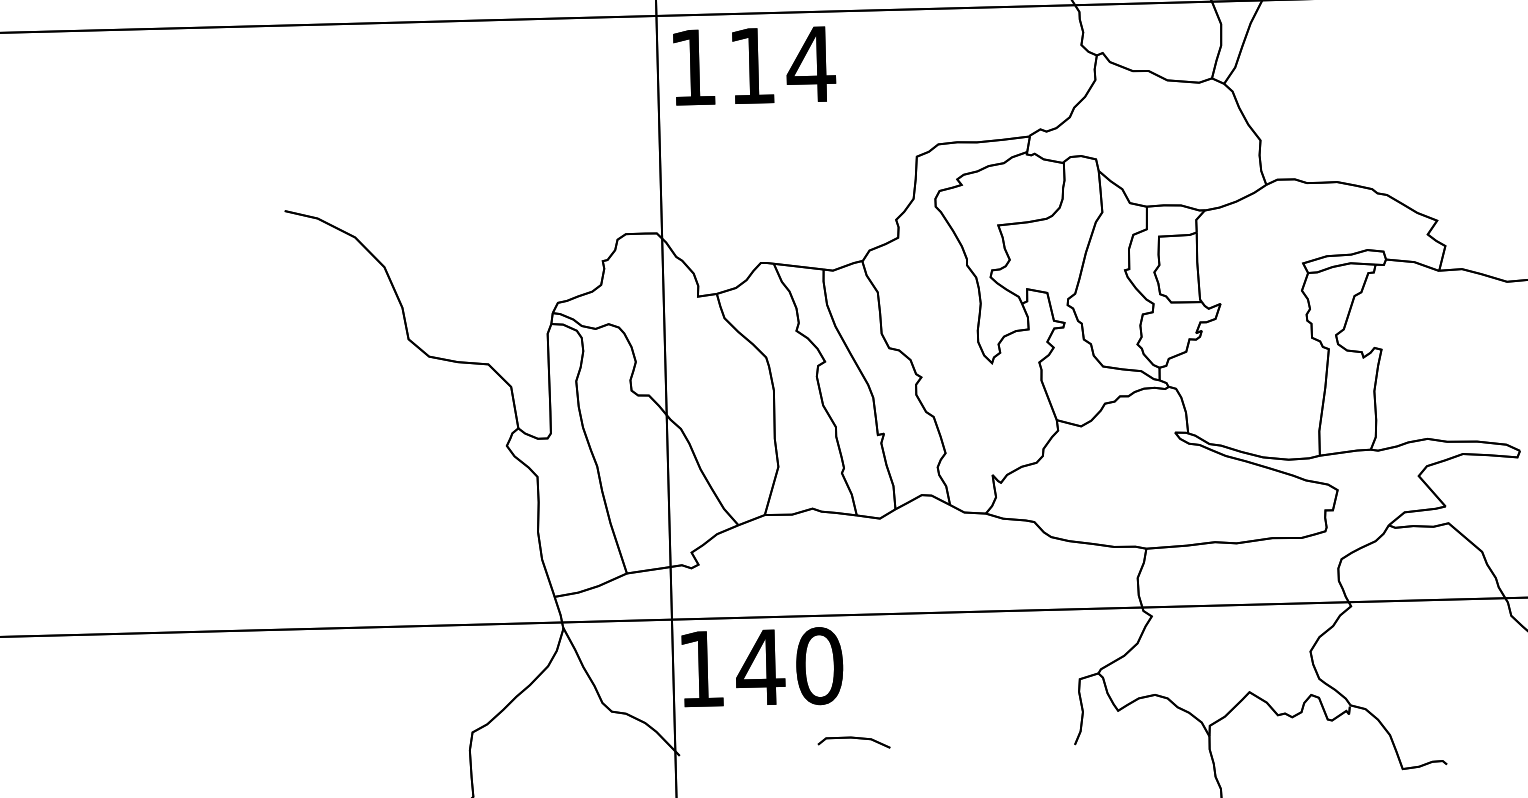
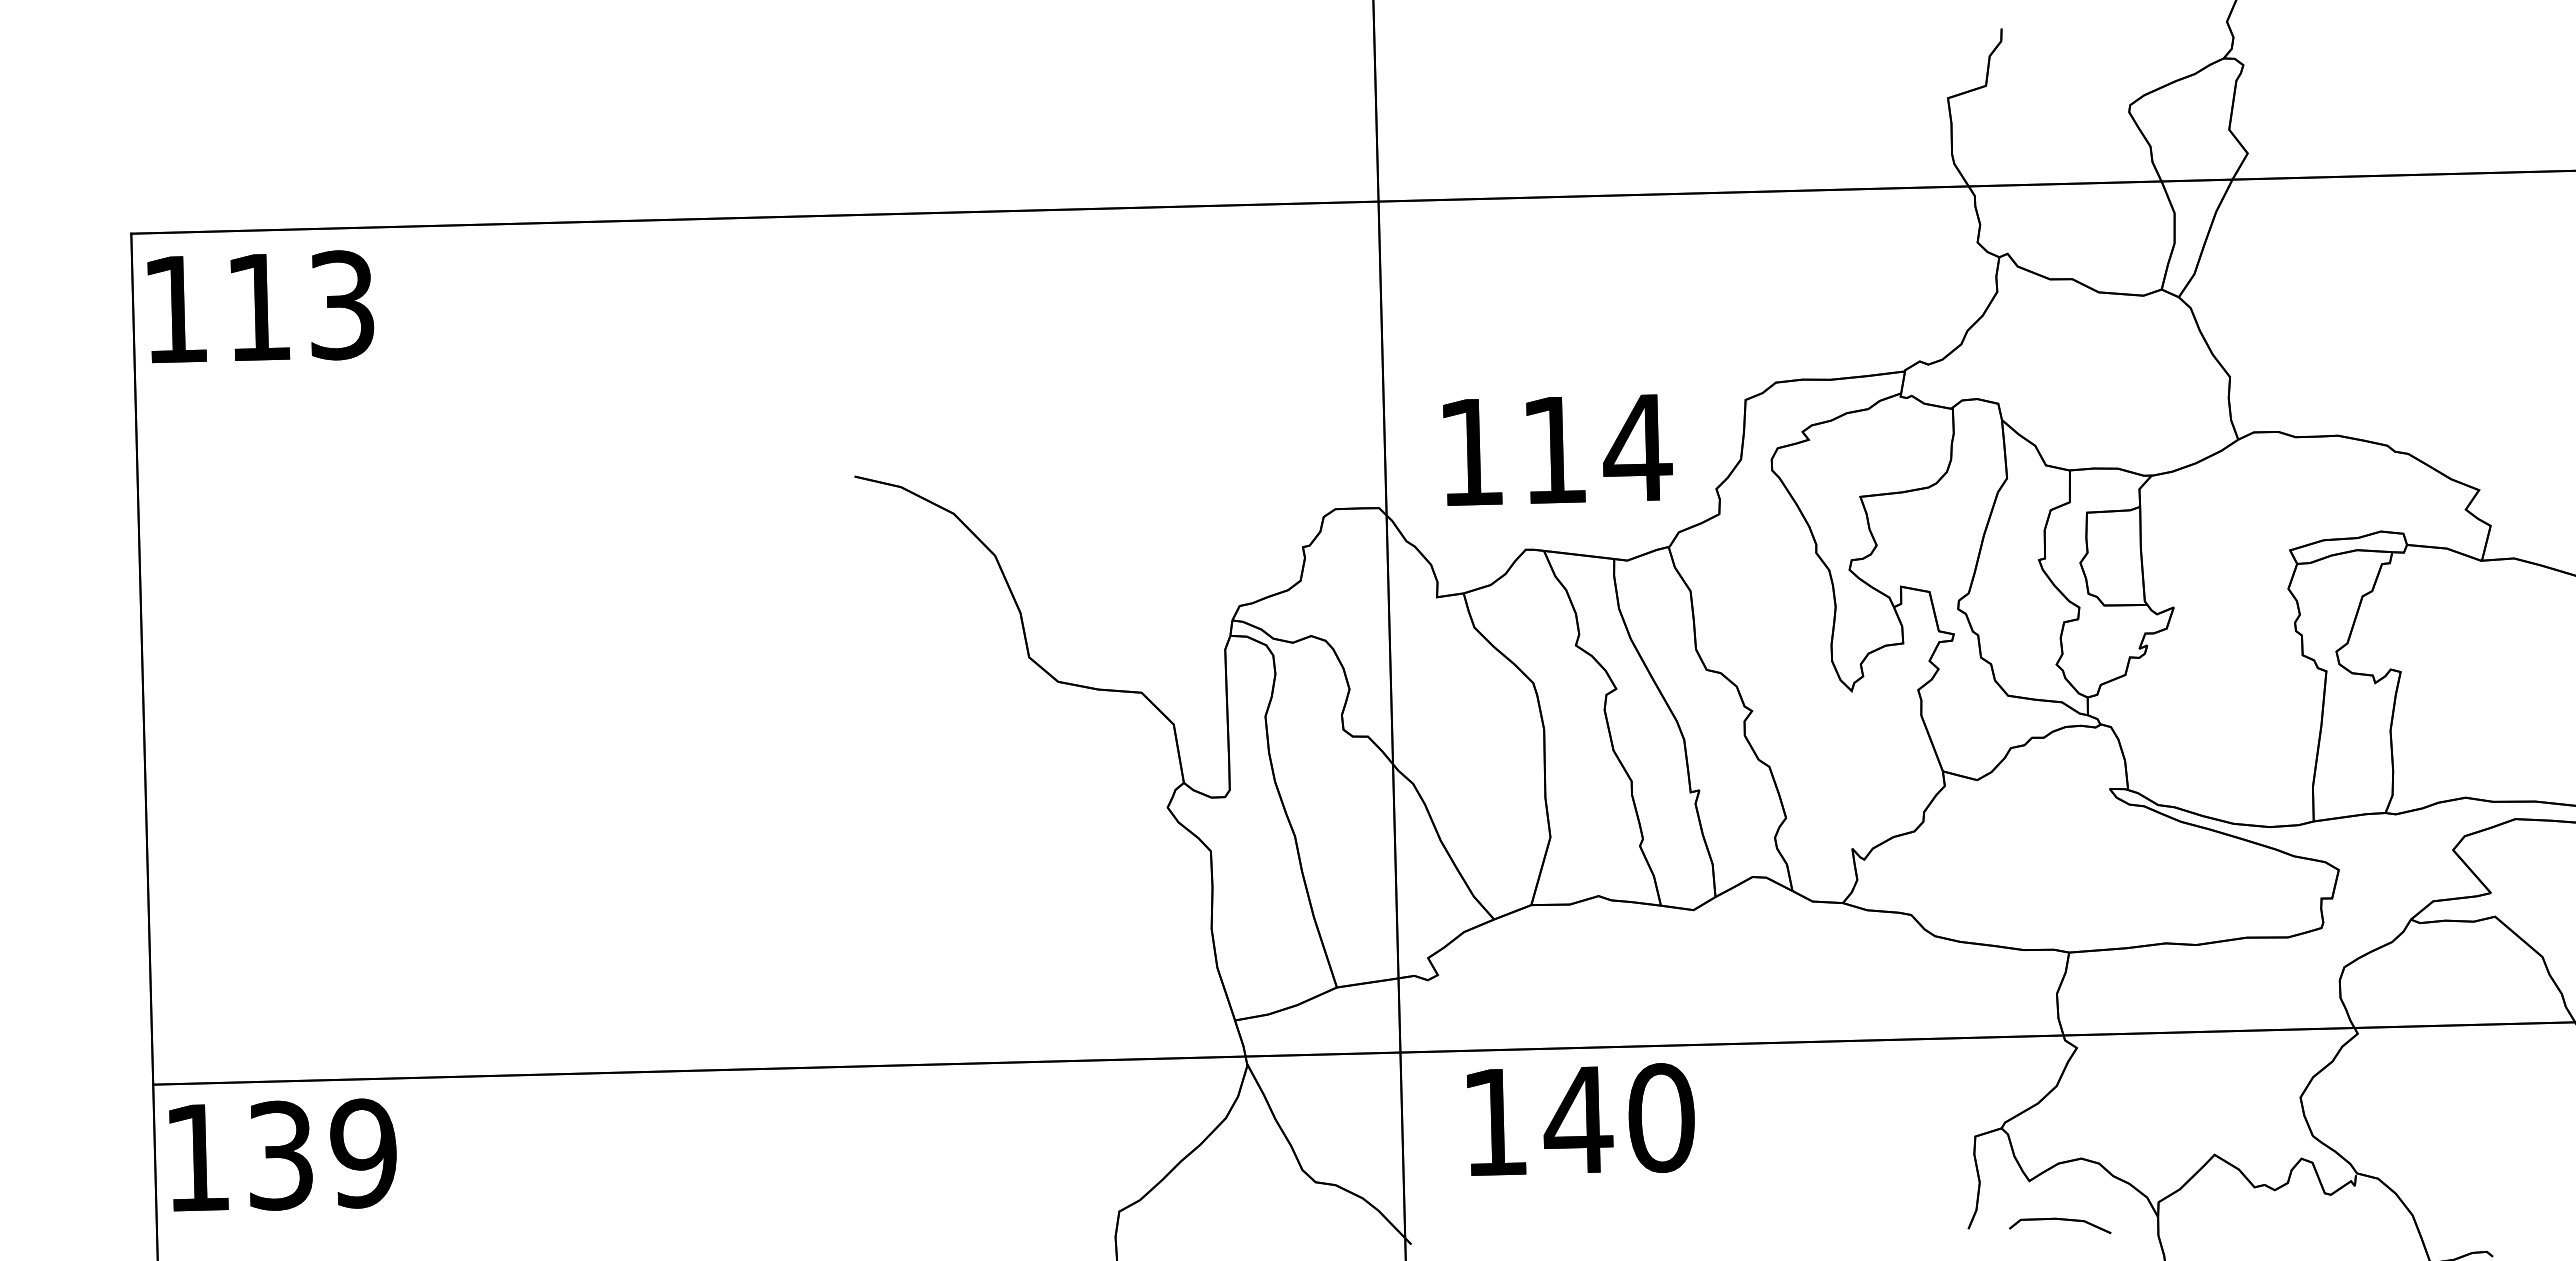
text: (754, 65) -> (1557, 449), moved
text: (762, 667) -> (1580, 1119), moved
part: (854, 742) -> (2060, 1225), moved

